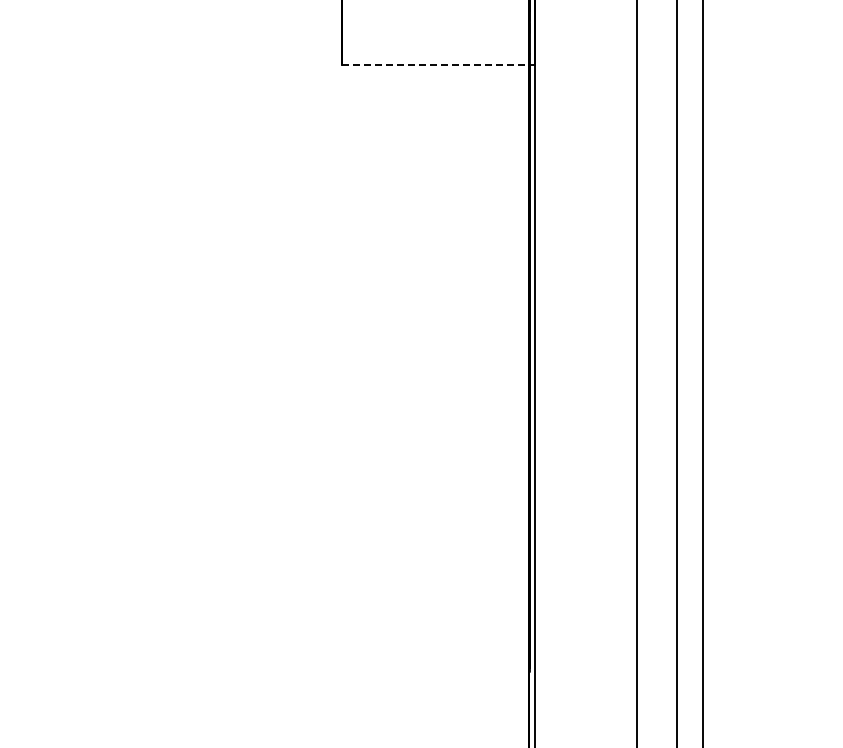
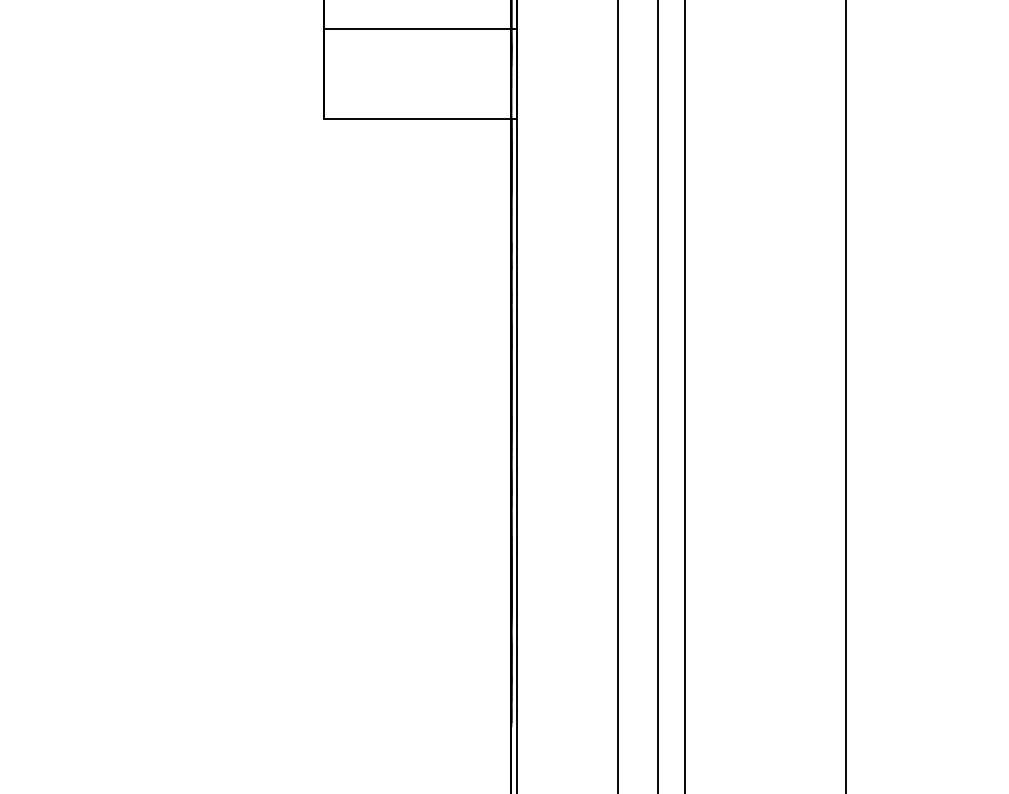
line: (438, 64) -> (420, 119), dashed -> solid

